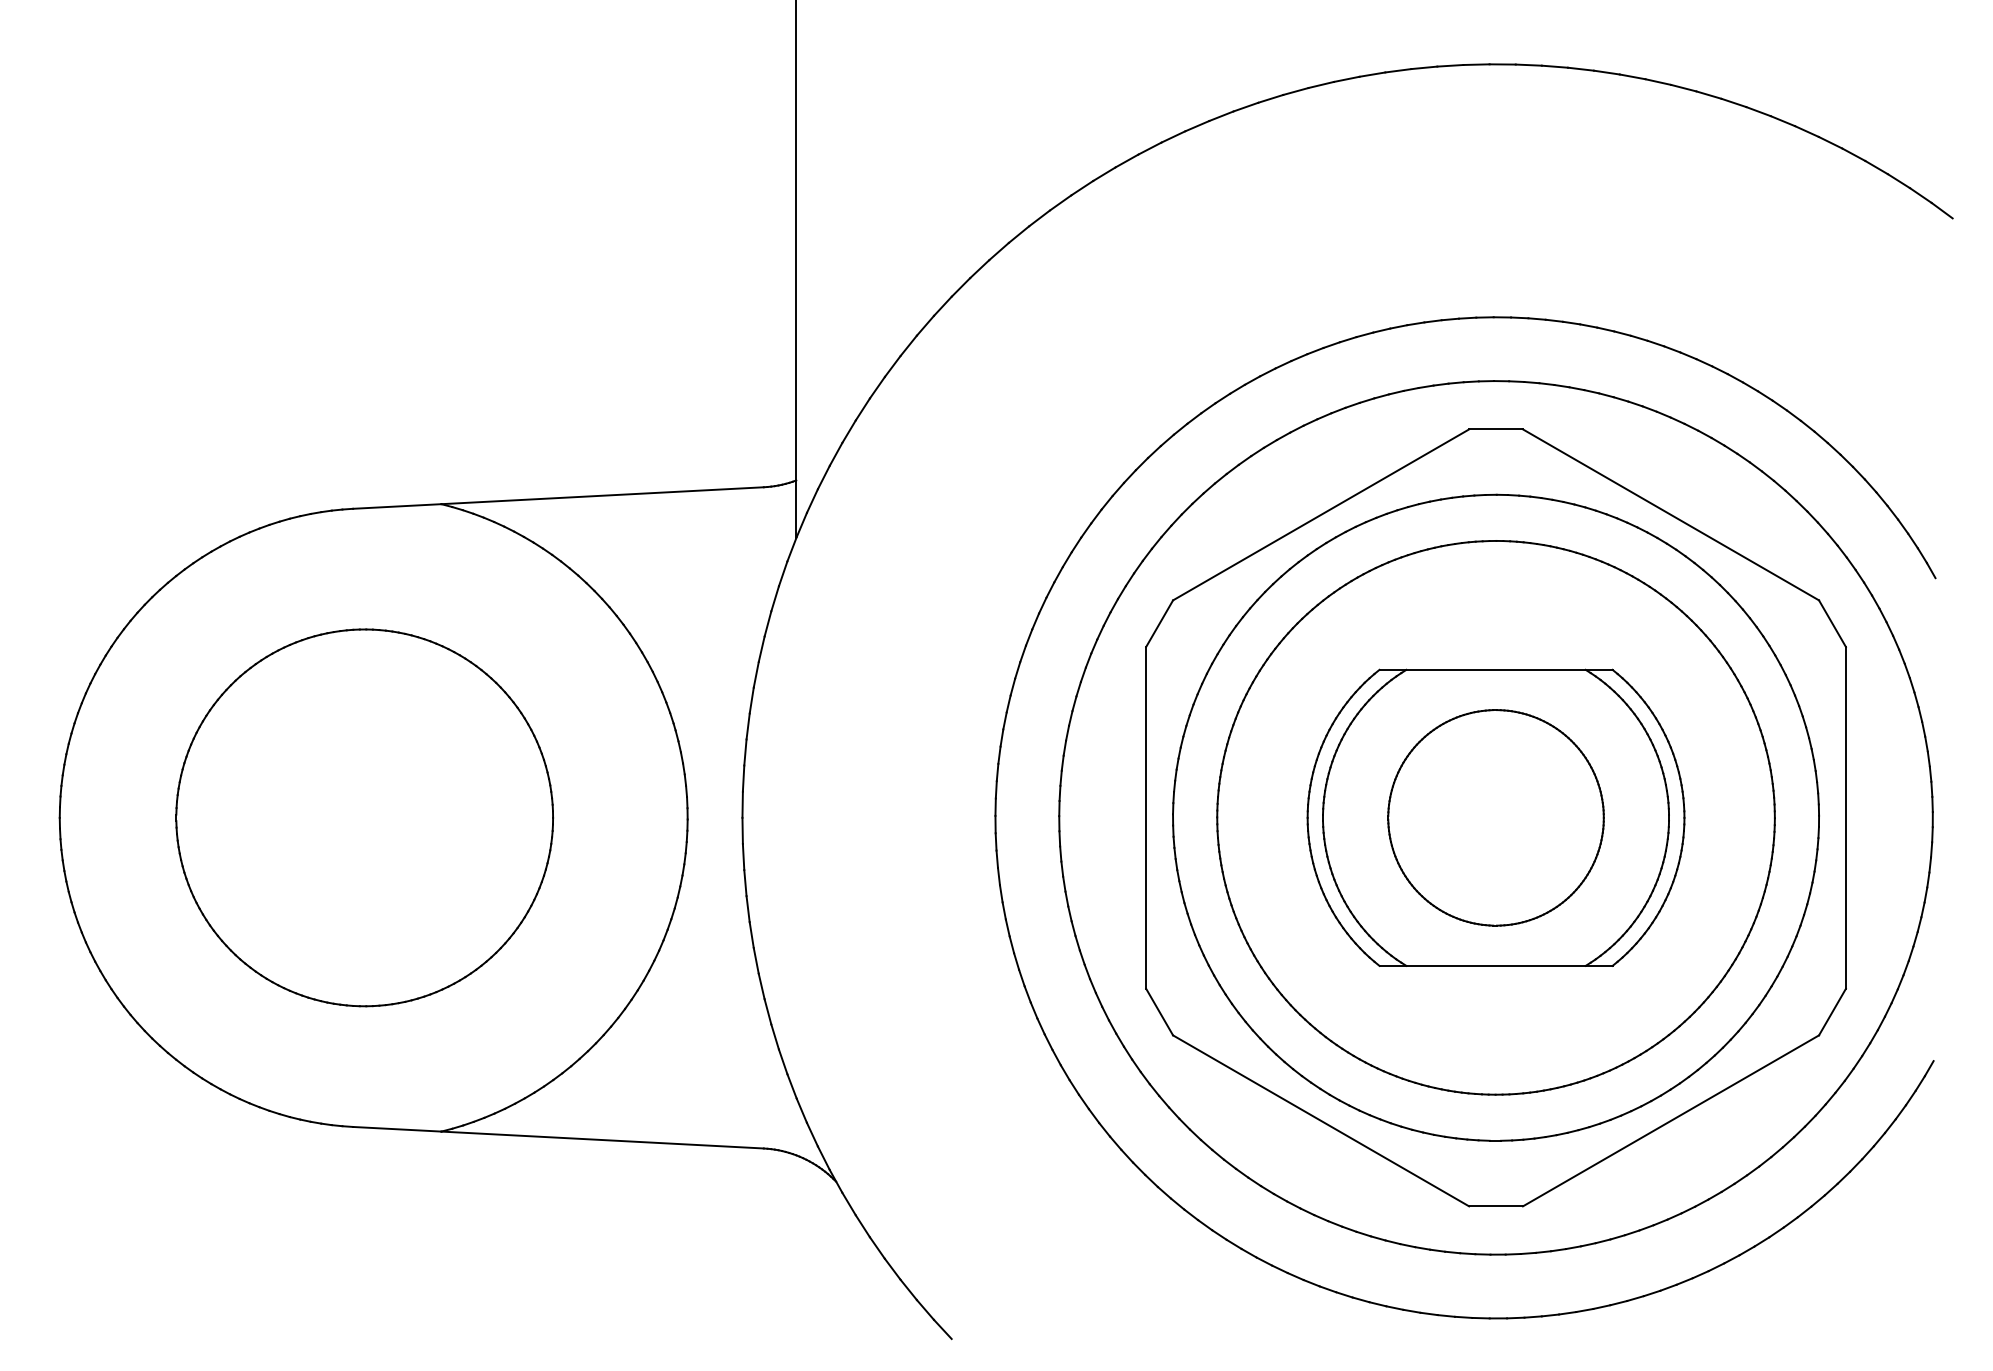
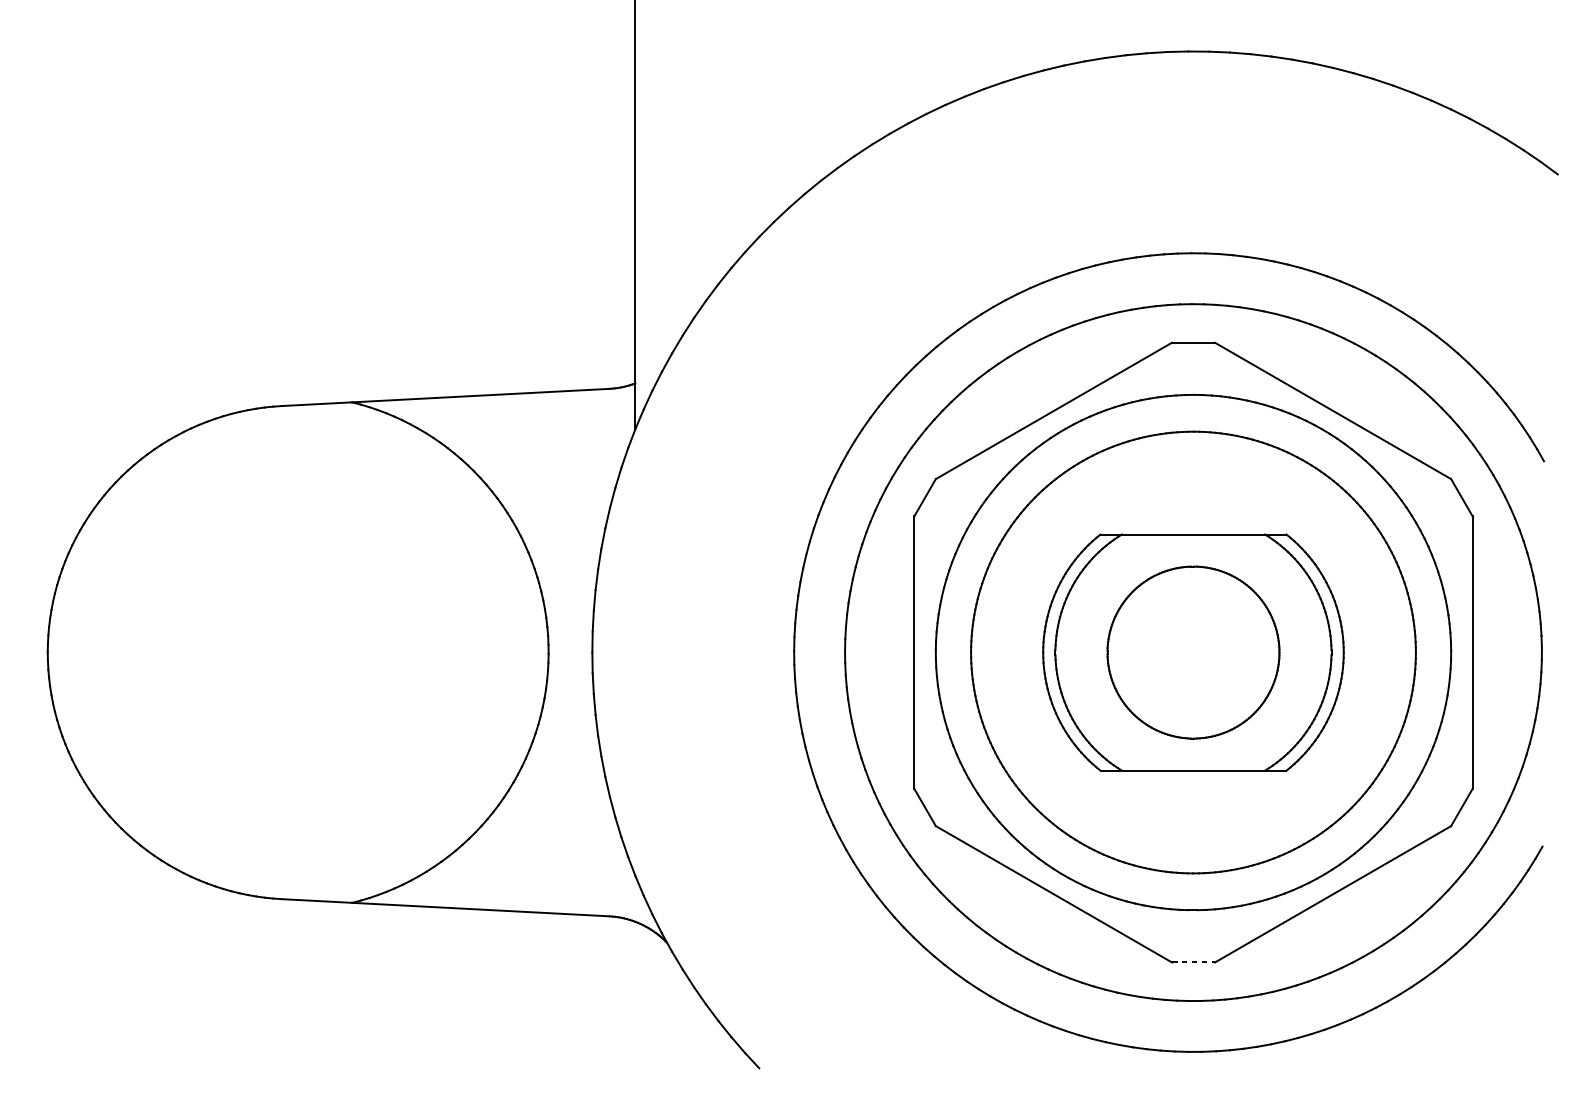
part: (364, 817) -> (290, 652), removed
line: (1496, 1206) -> (1193, 962), solid -> dashed

